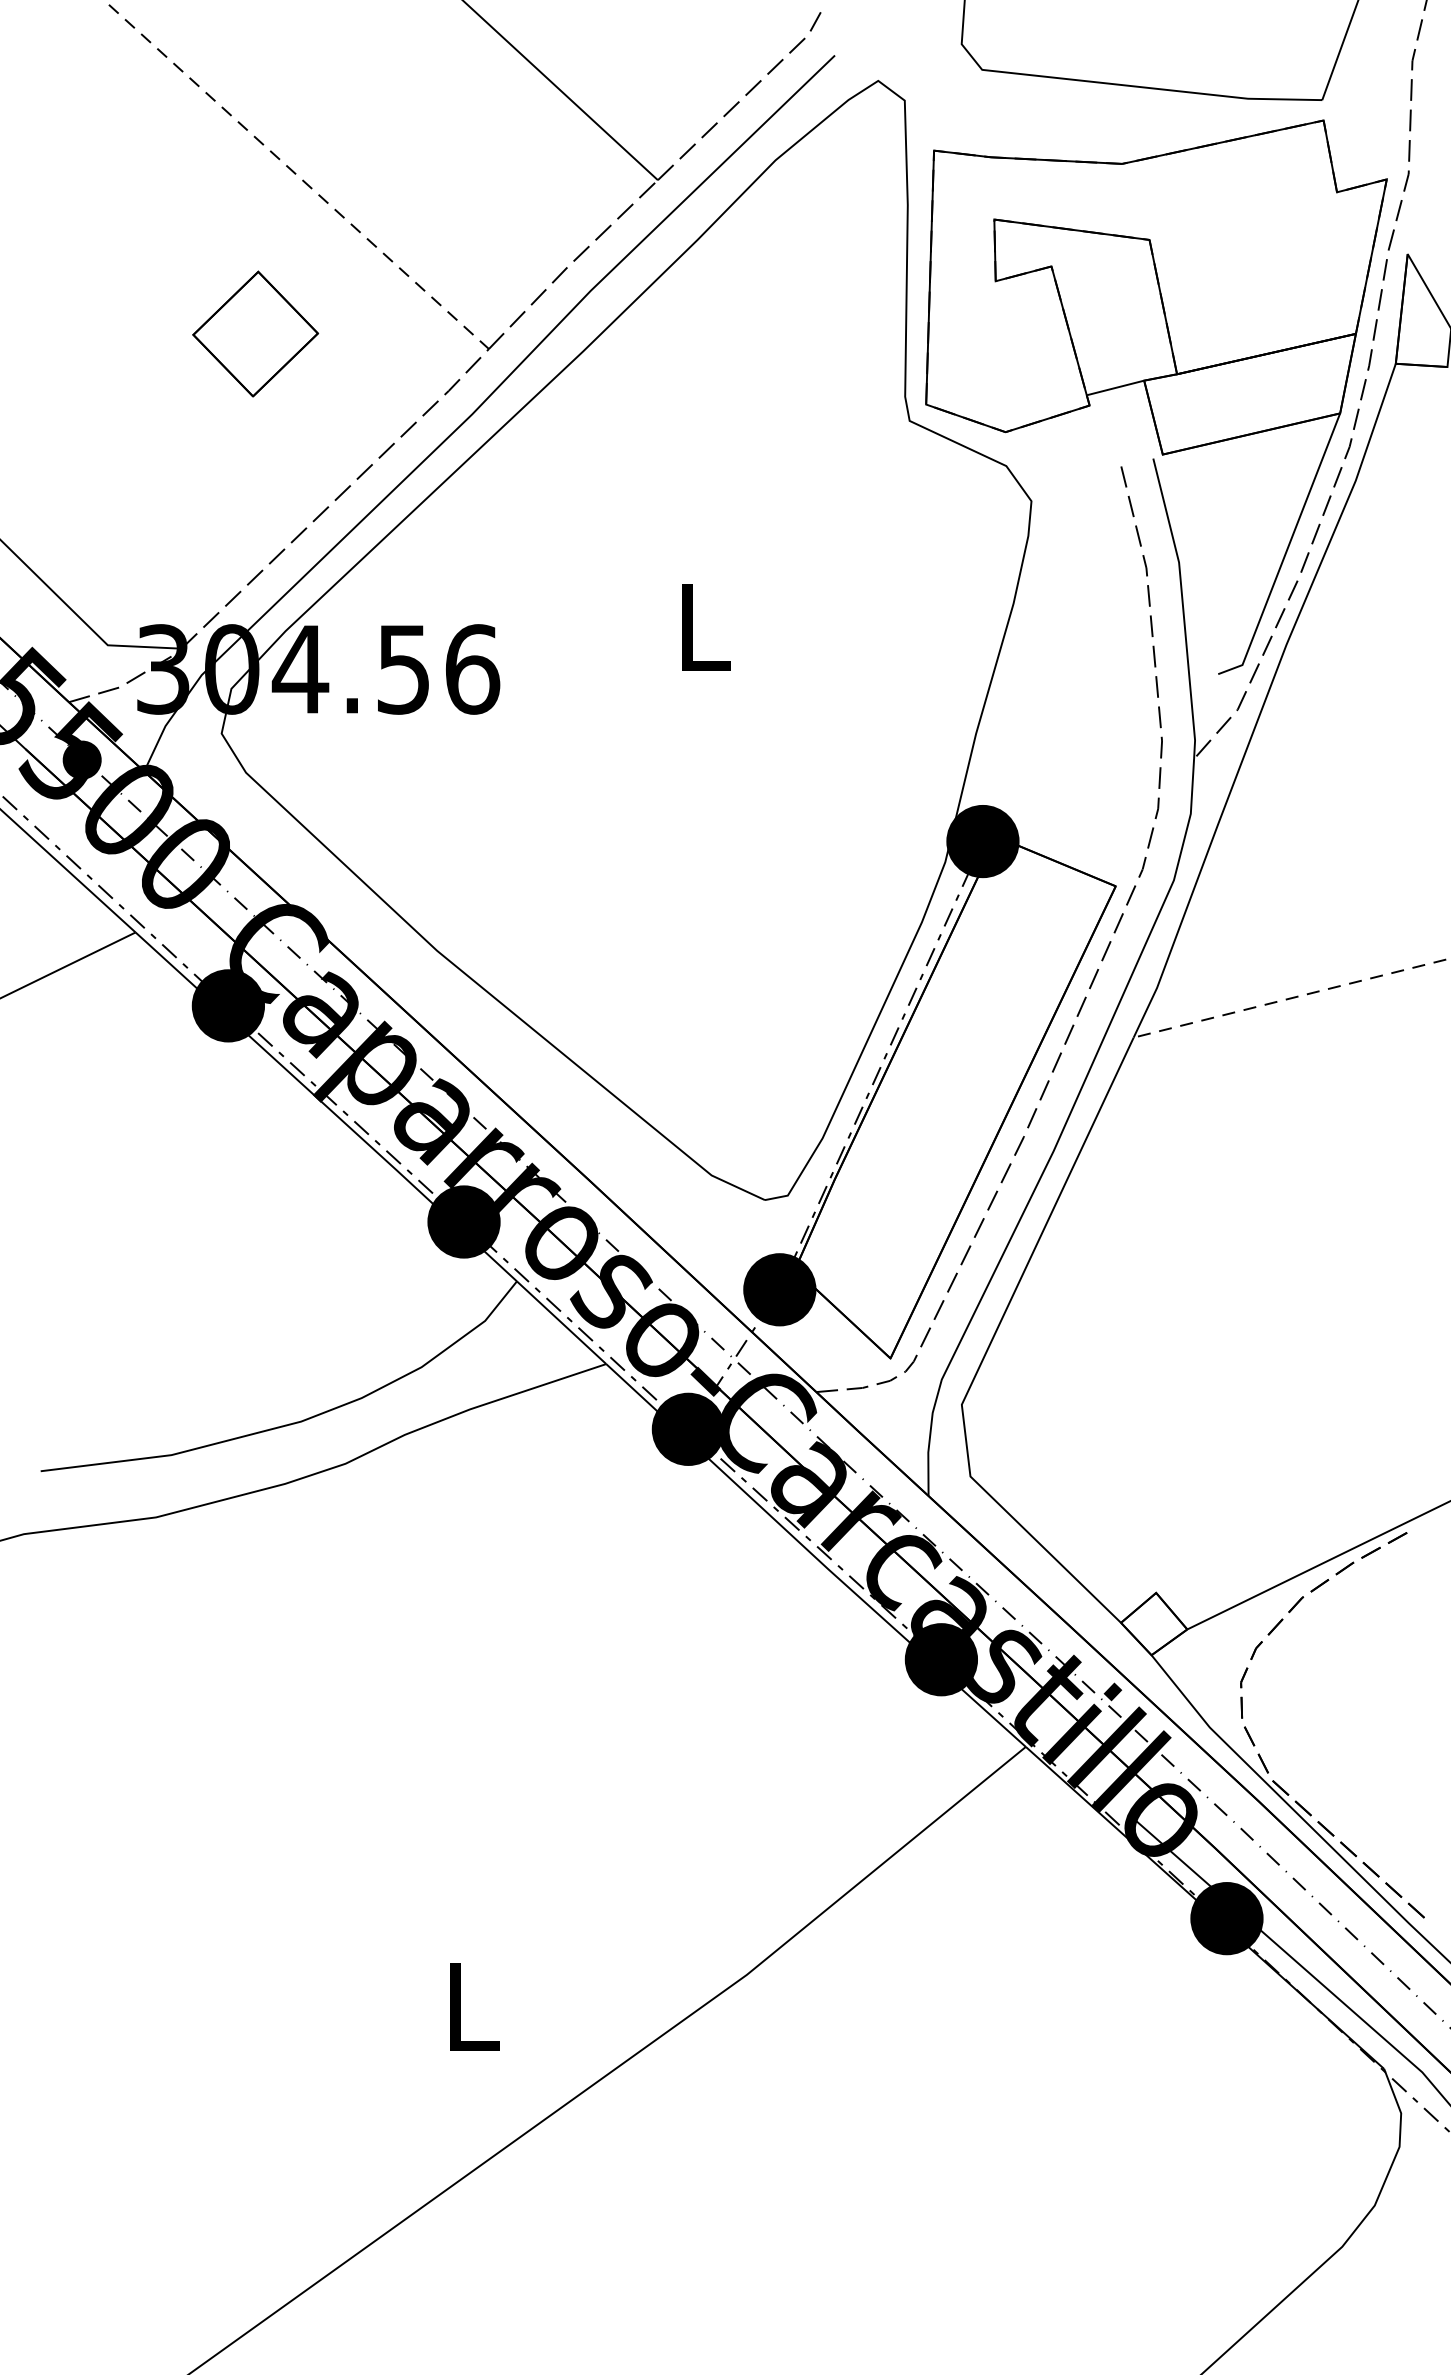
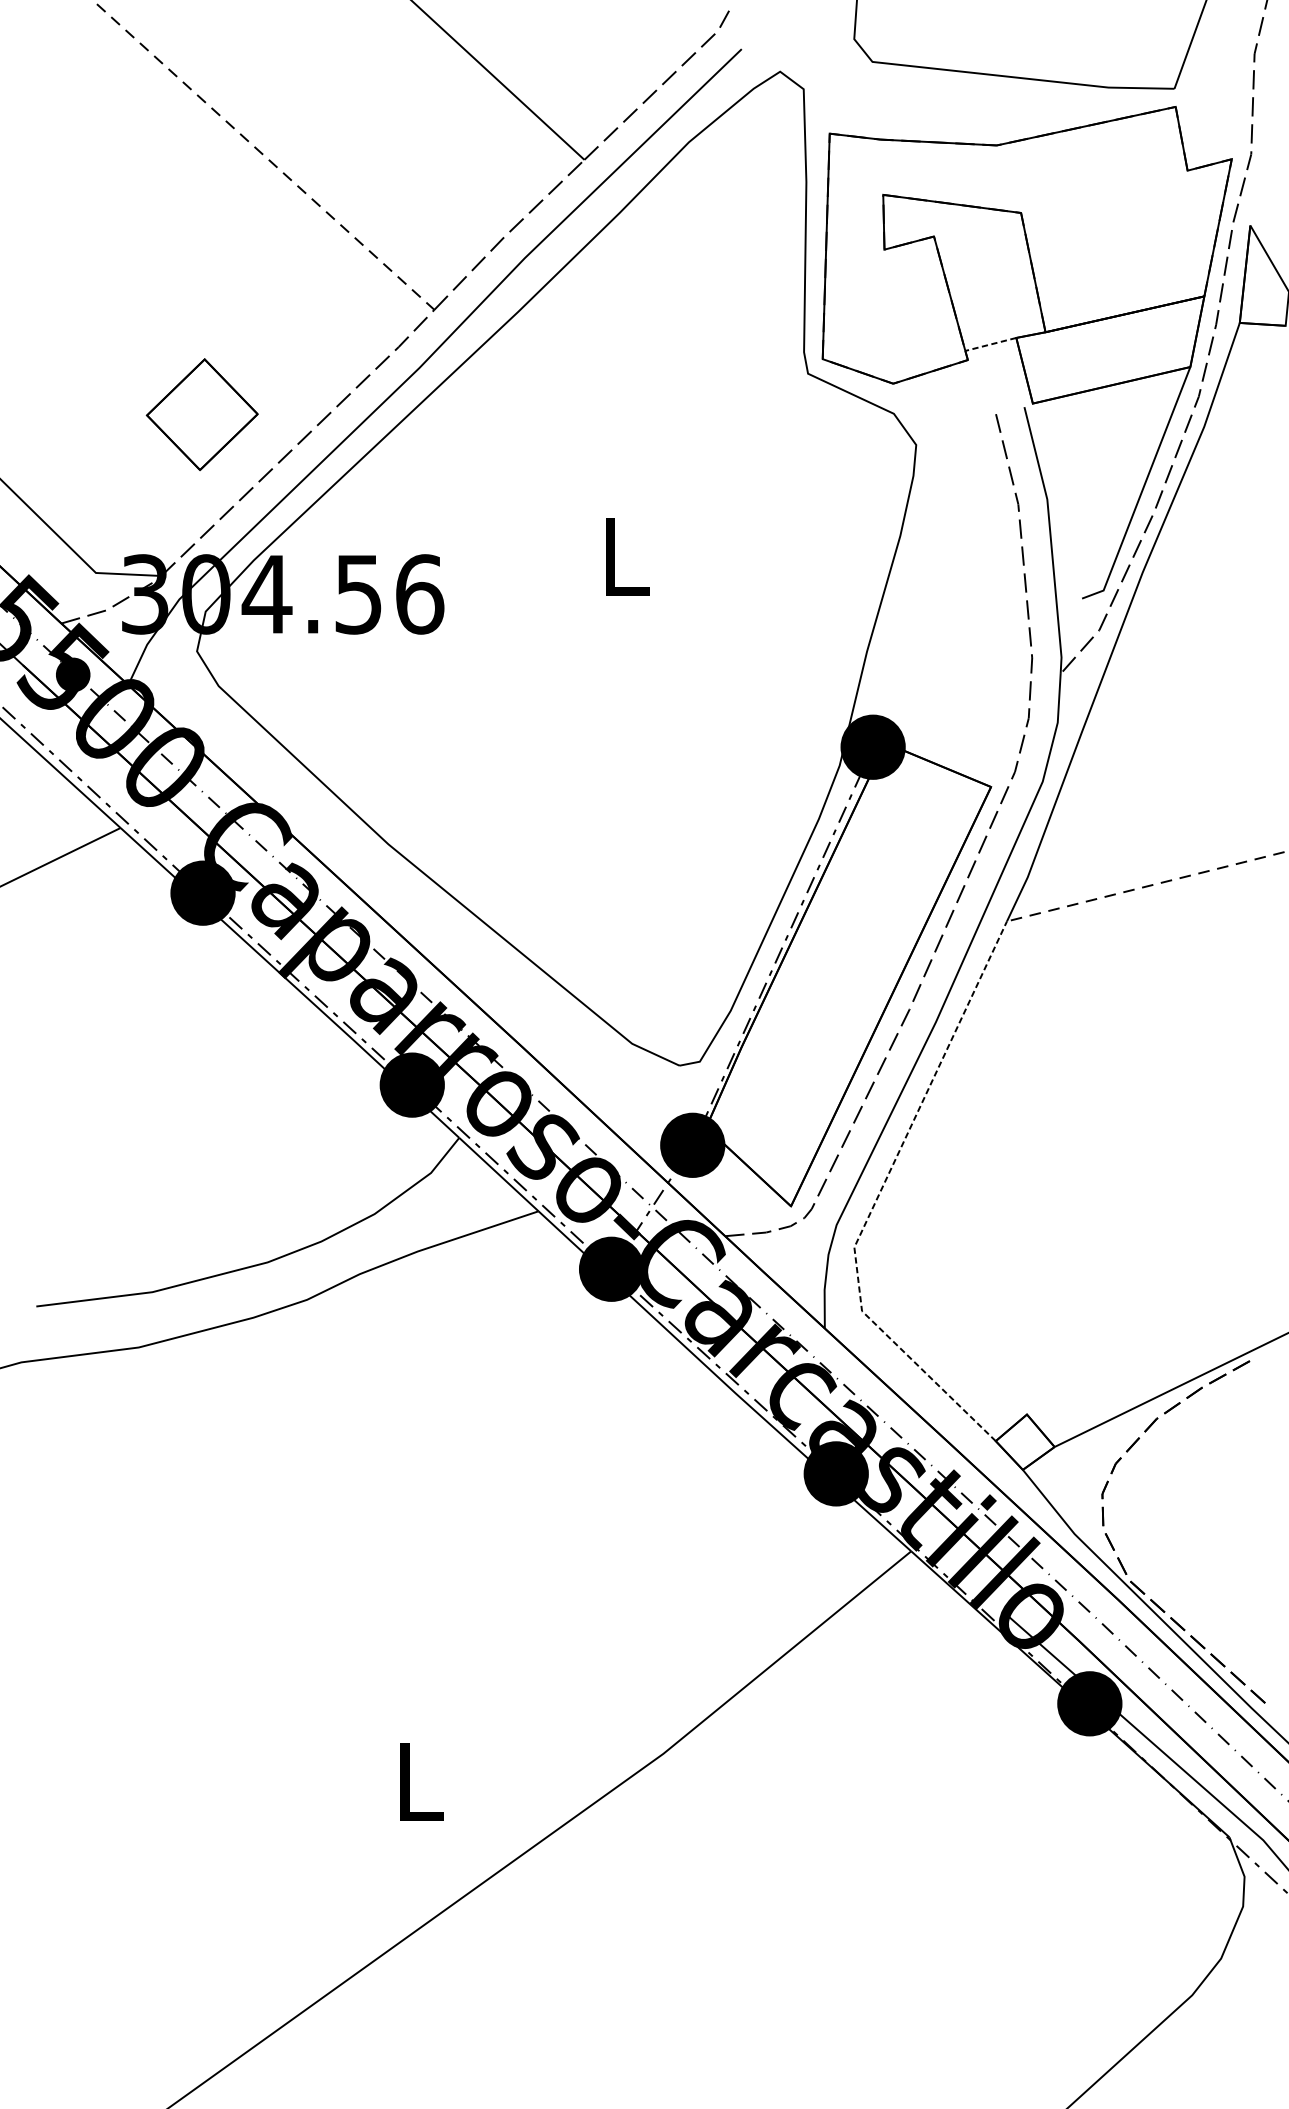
part: (255, 333) -> (202, 414), moved
line: (1115, 387) -> (990, 344), solid -> dashed
line: (987, 1349) -> (877, 1198), solid -> dashed

